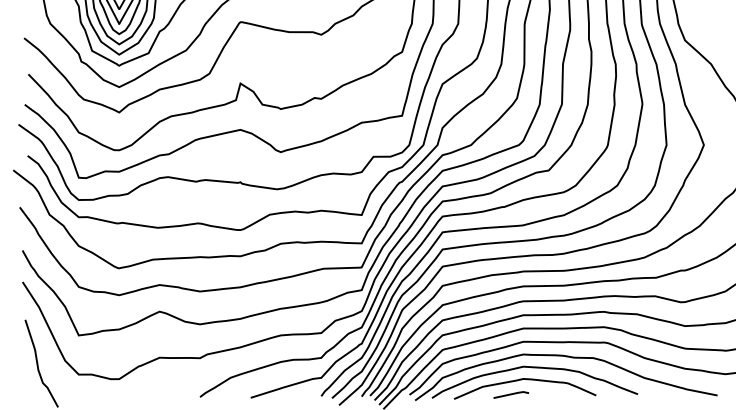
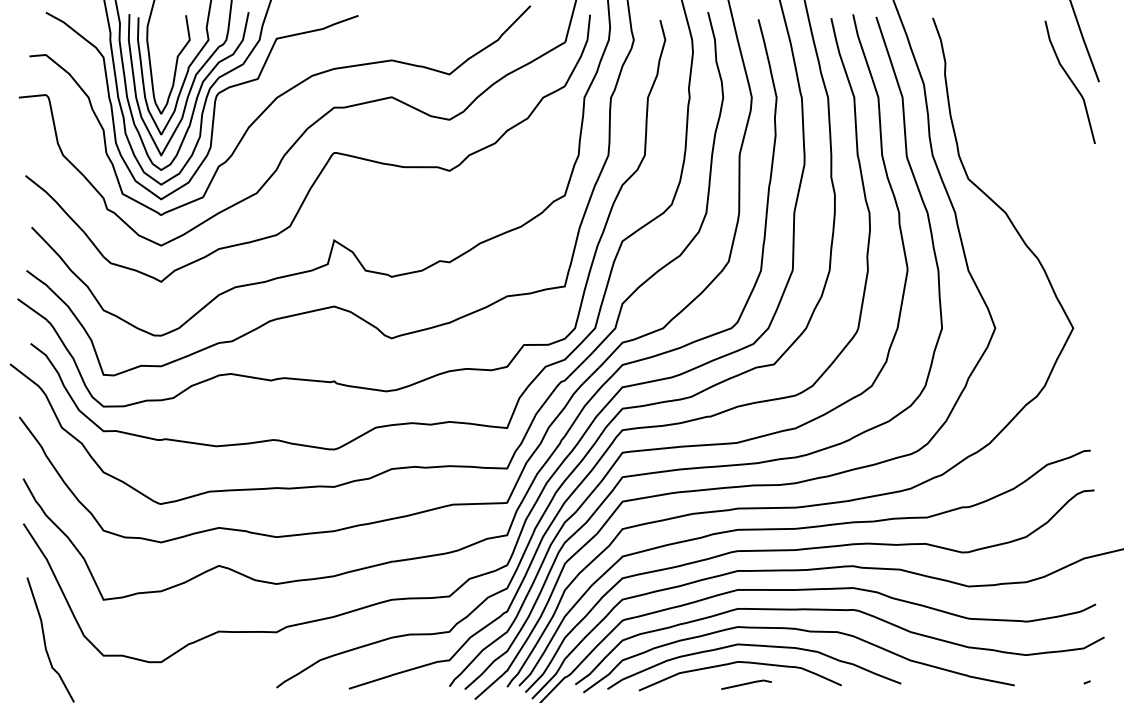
line: (511, 394) -> (746, 684), moved

